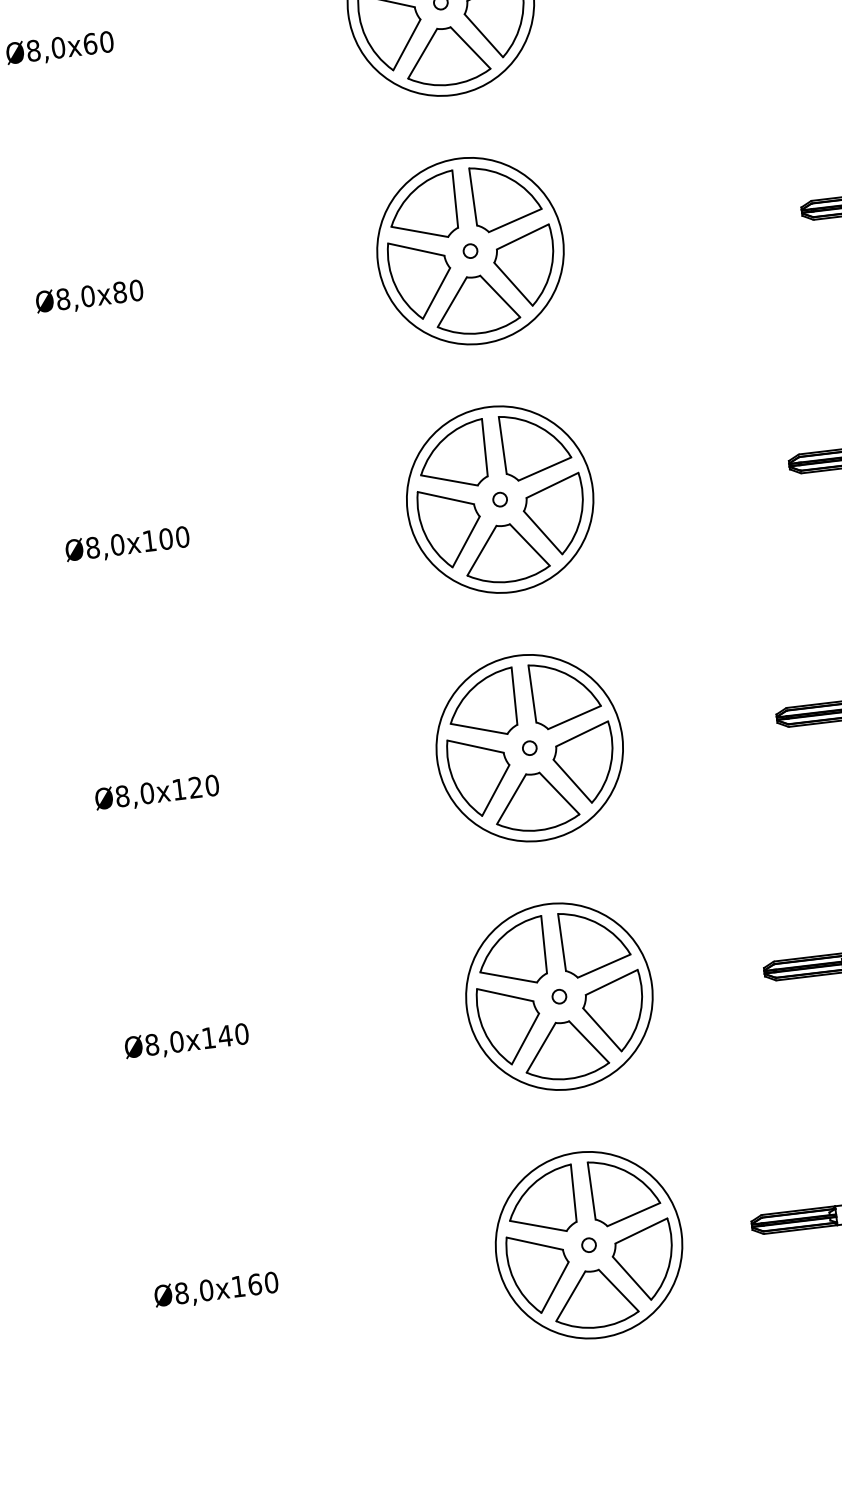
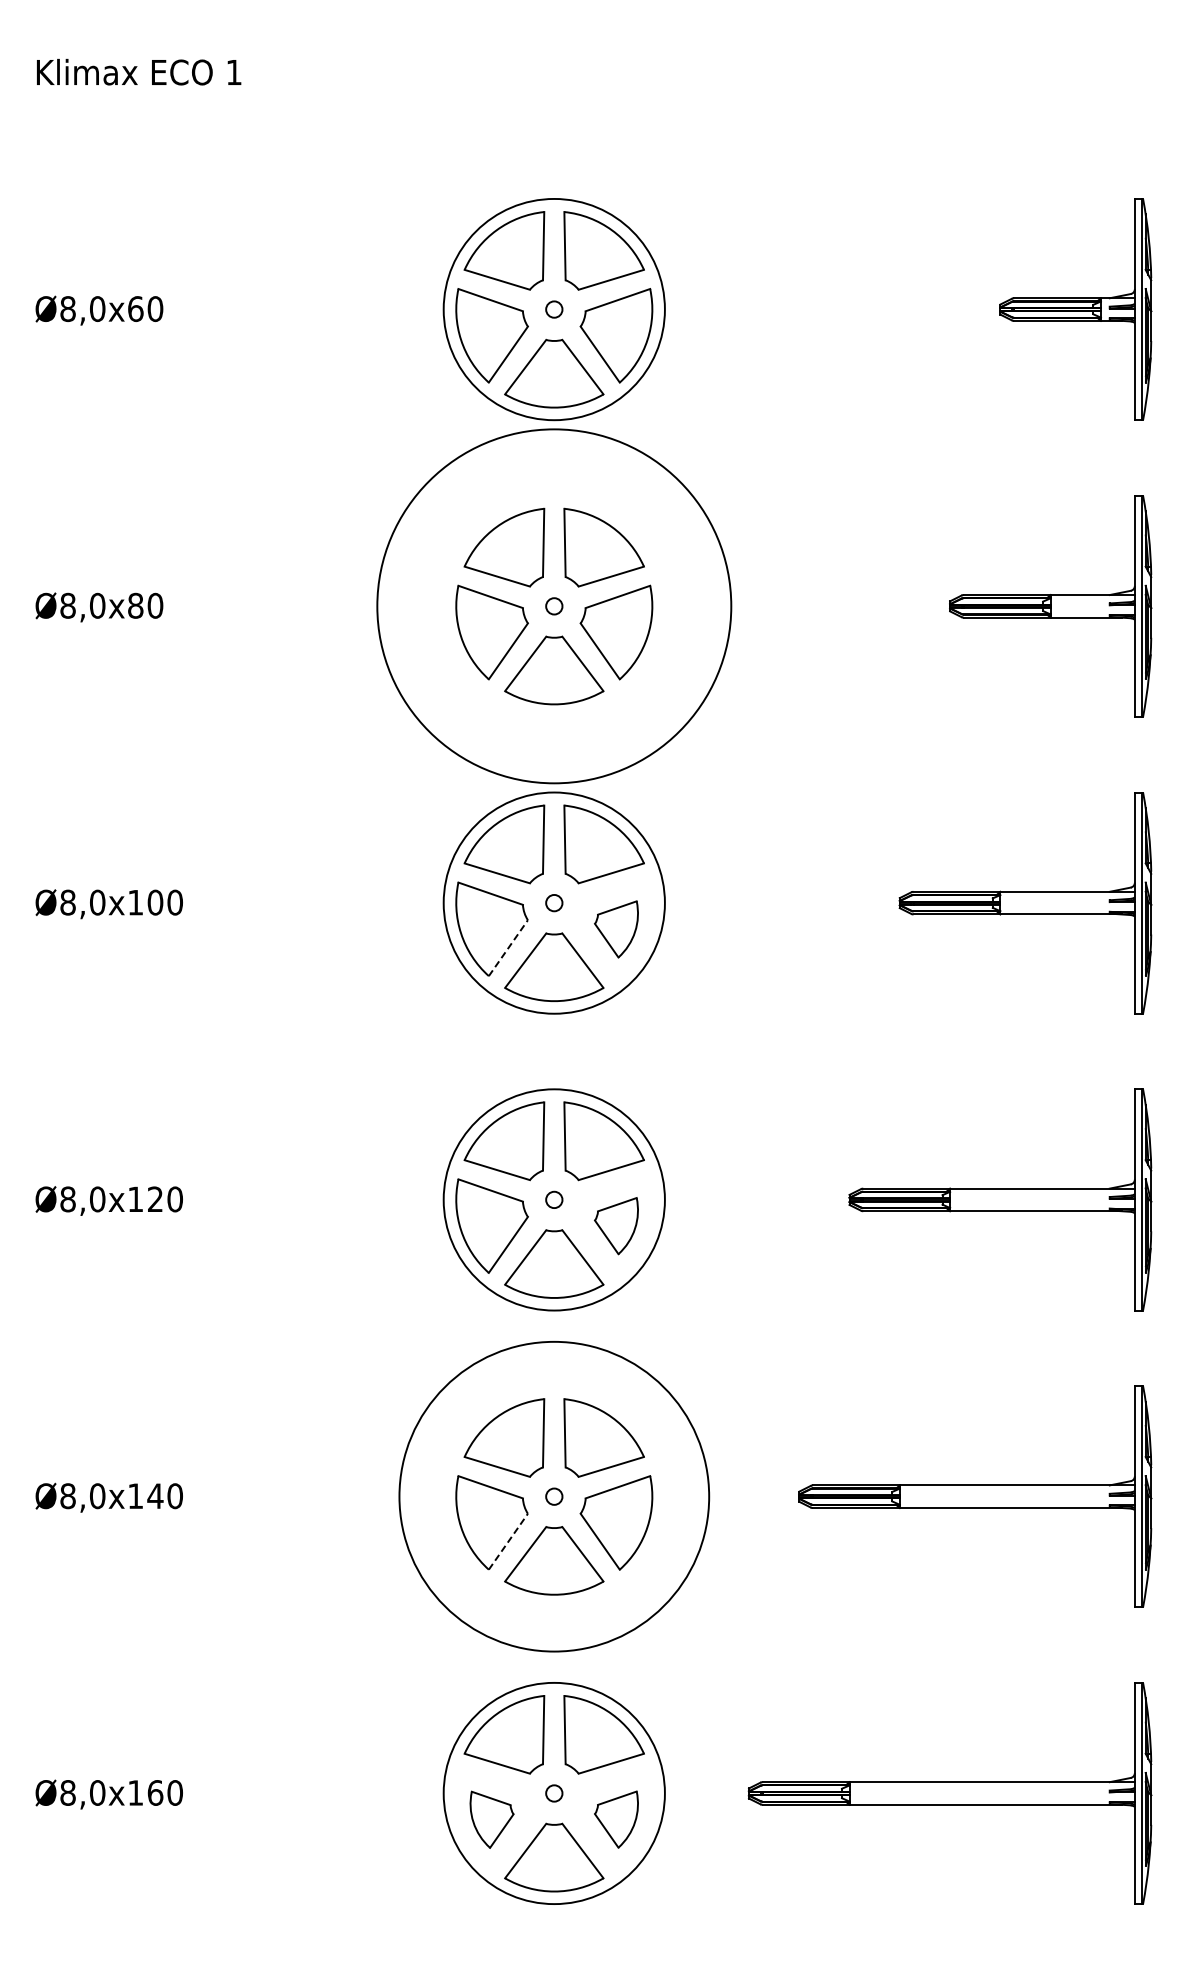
circle: (469, 250) -> (553, 605), size x1.6
part: (554, 515) -> (616, 929), size x0.6
line: (466, 541) -> (508, 947), solid -> dashed
part: (584, 763) -> (616, 1225), size x0.6
circle: (558, 996) -> (553, 1496), size x1.4
line: (525, 1038) -> (508, 1541), solid -> dashed
part: (643, 1260) -> (616, 1819), size x0.6
part: (539, 1273) -> (491, 1819), size x0.6

